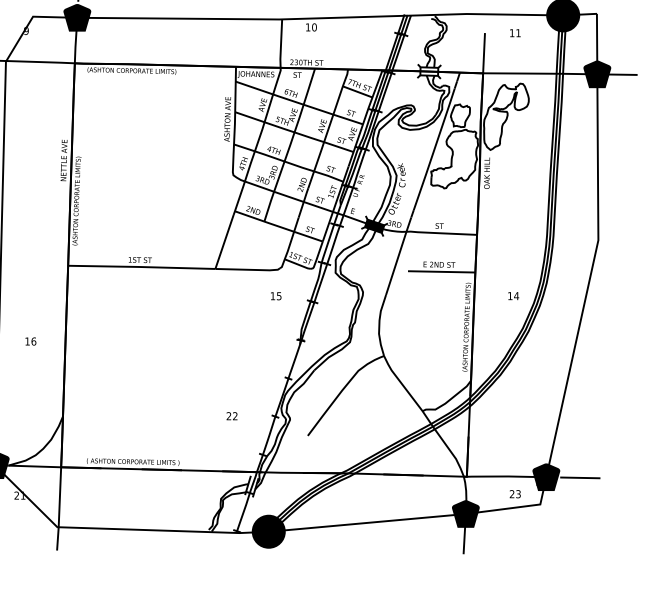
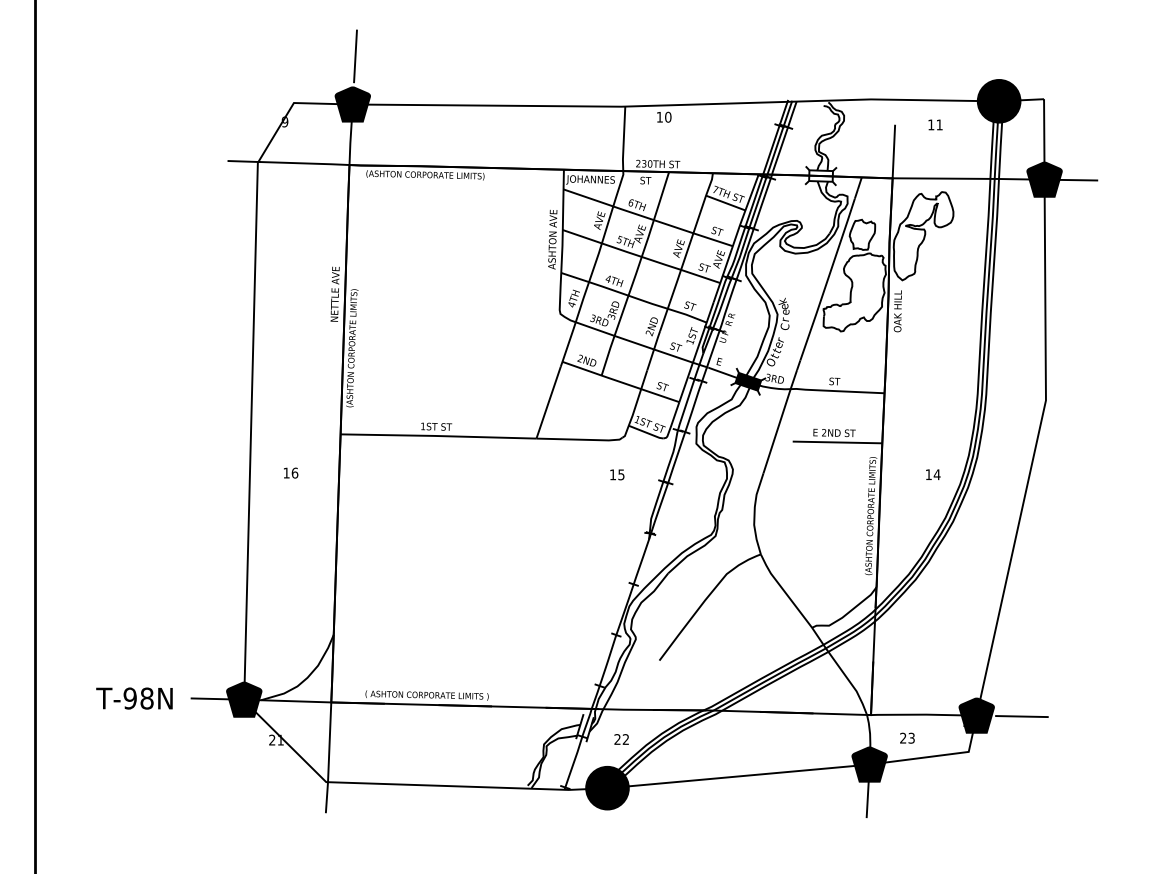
text: (31, 341) -> (291, 472), moved
text: (231, 416) -> (621, 739), moved
text: (515, 493) -> (907, 737), moved

